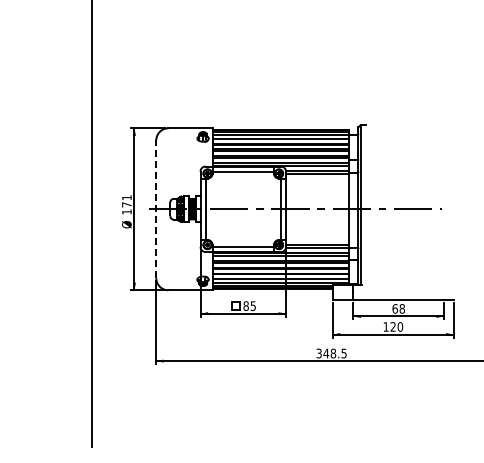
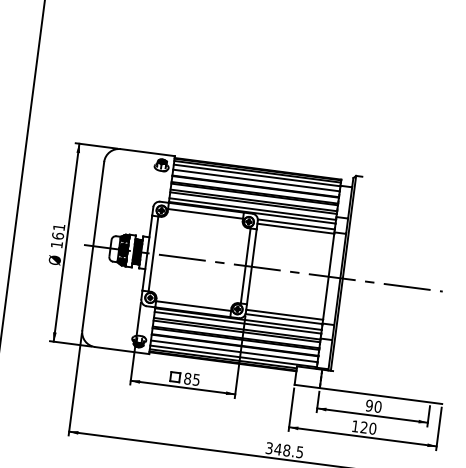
text: (126, 204) -> (57, 235), 171 -> 161
line: (156, 209) -> (93, 246), dashed -> solid
text: (398, 308) -> (373, 405), 68 -> 90

